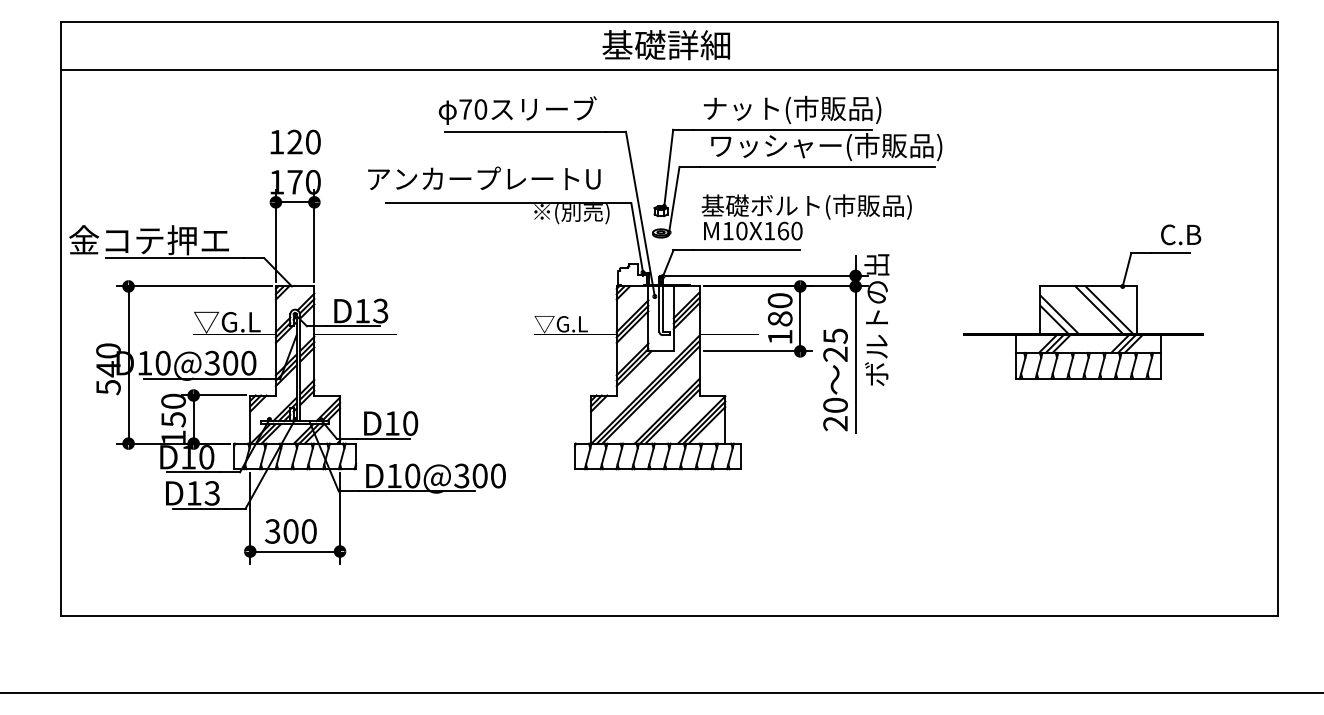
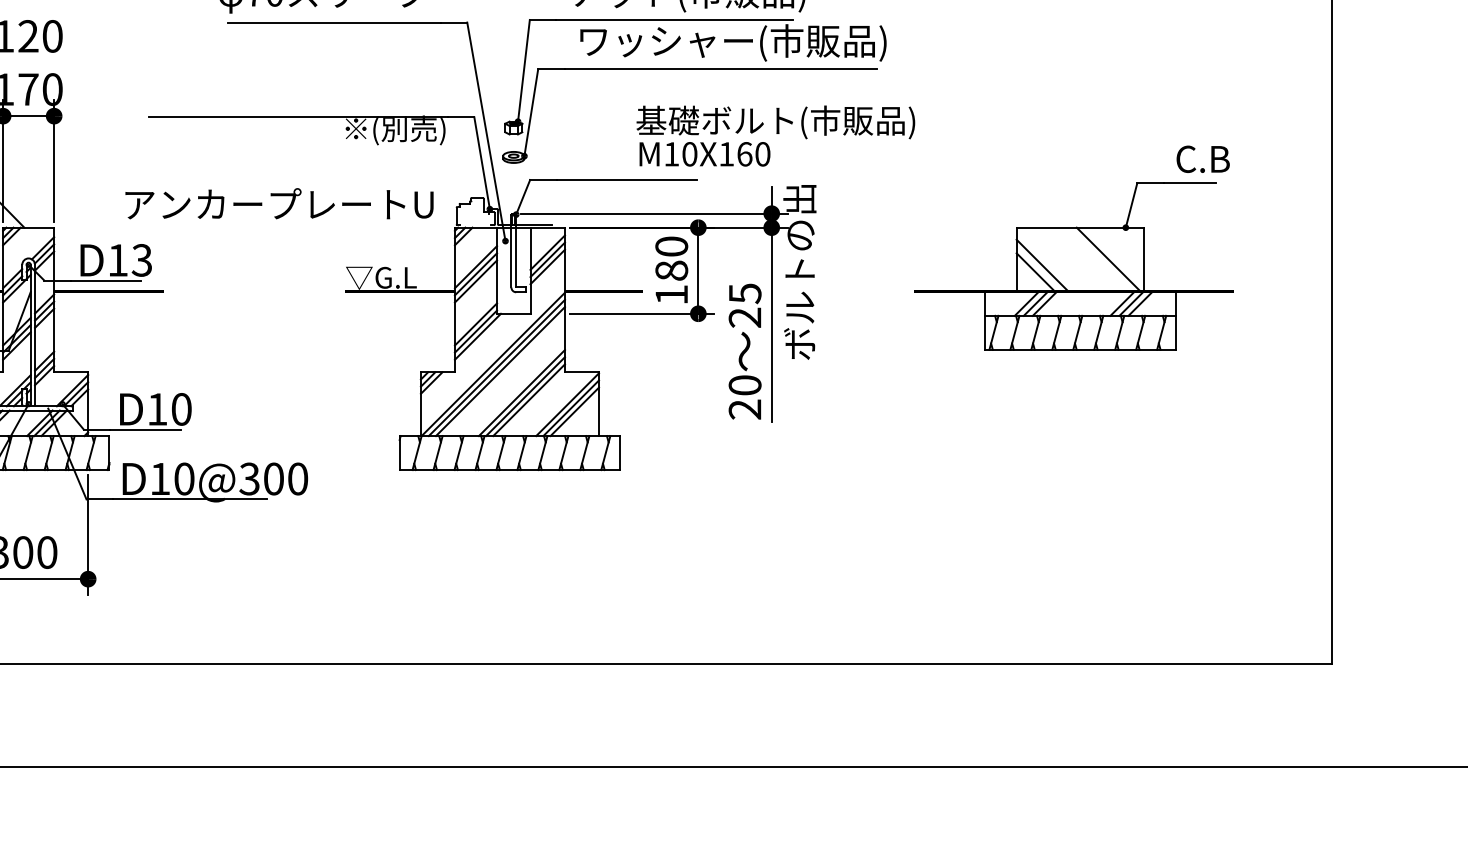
text: (484, 177) -> (279, 202), moved
text: (806, 217) -> (775, 136), moved
line: (1099, 310) -> (1095, 259), removed

